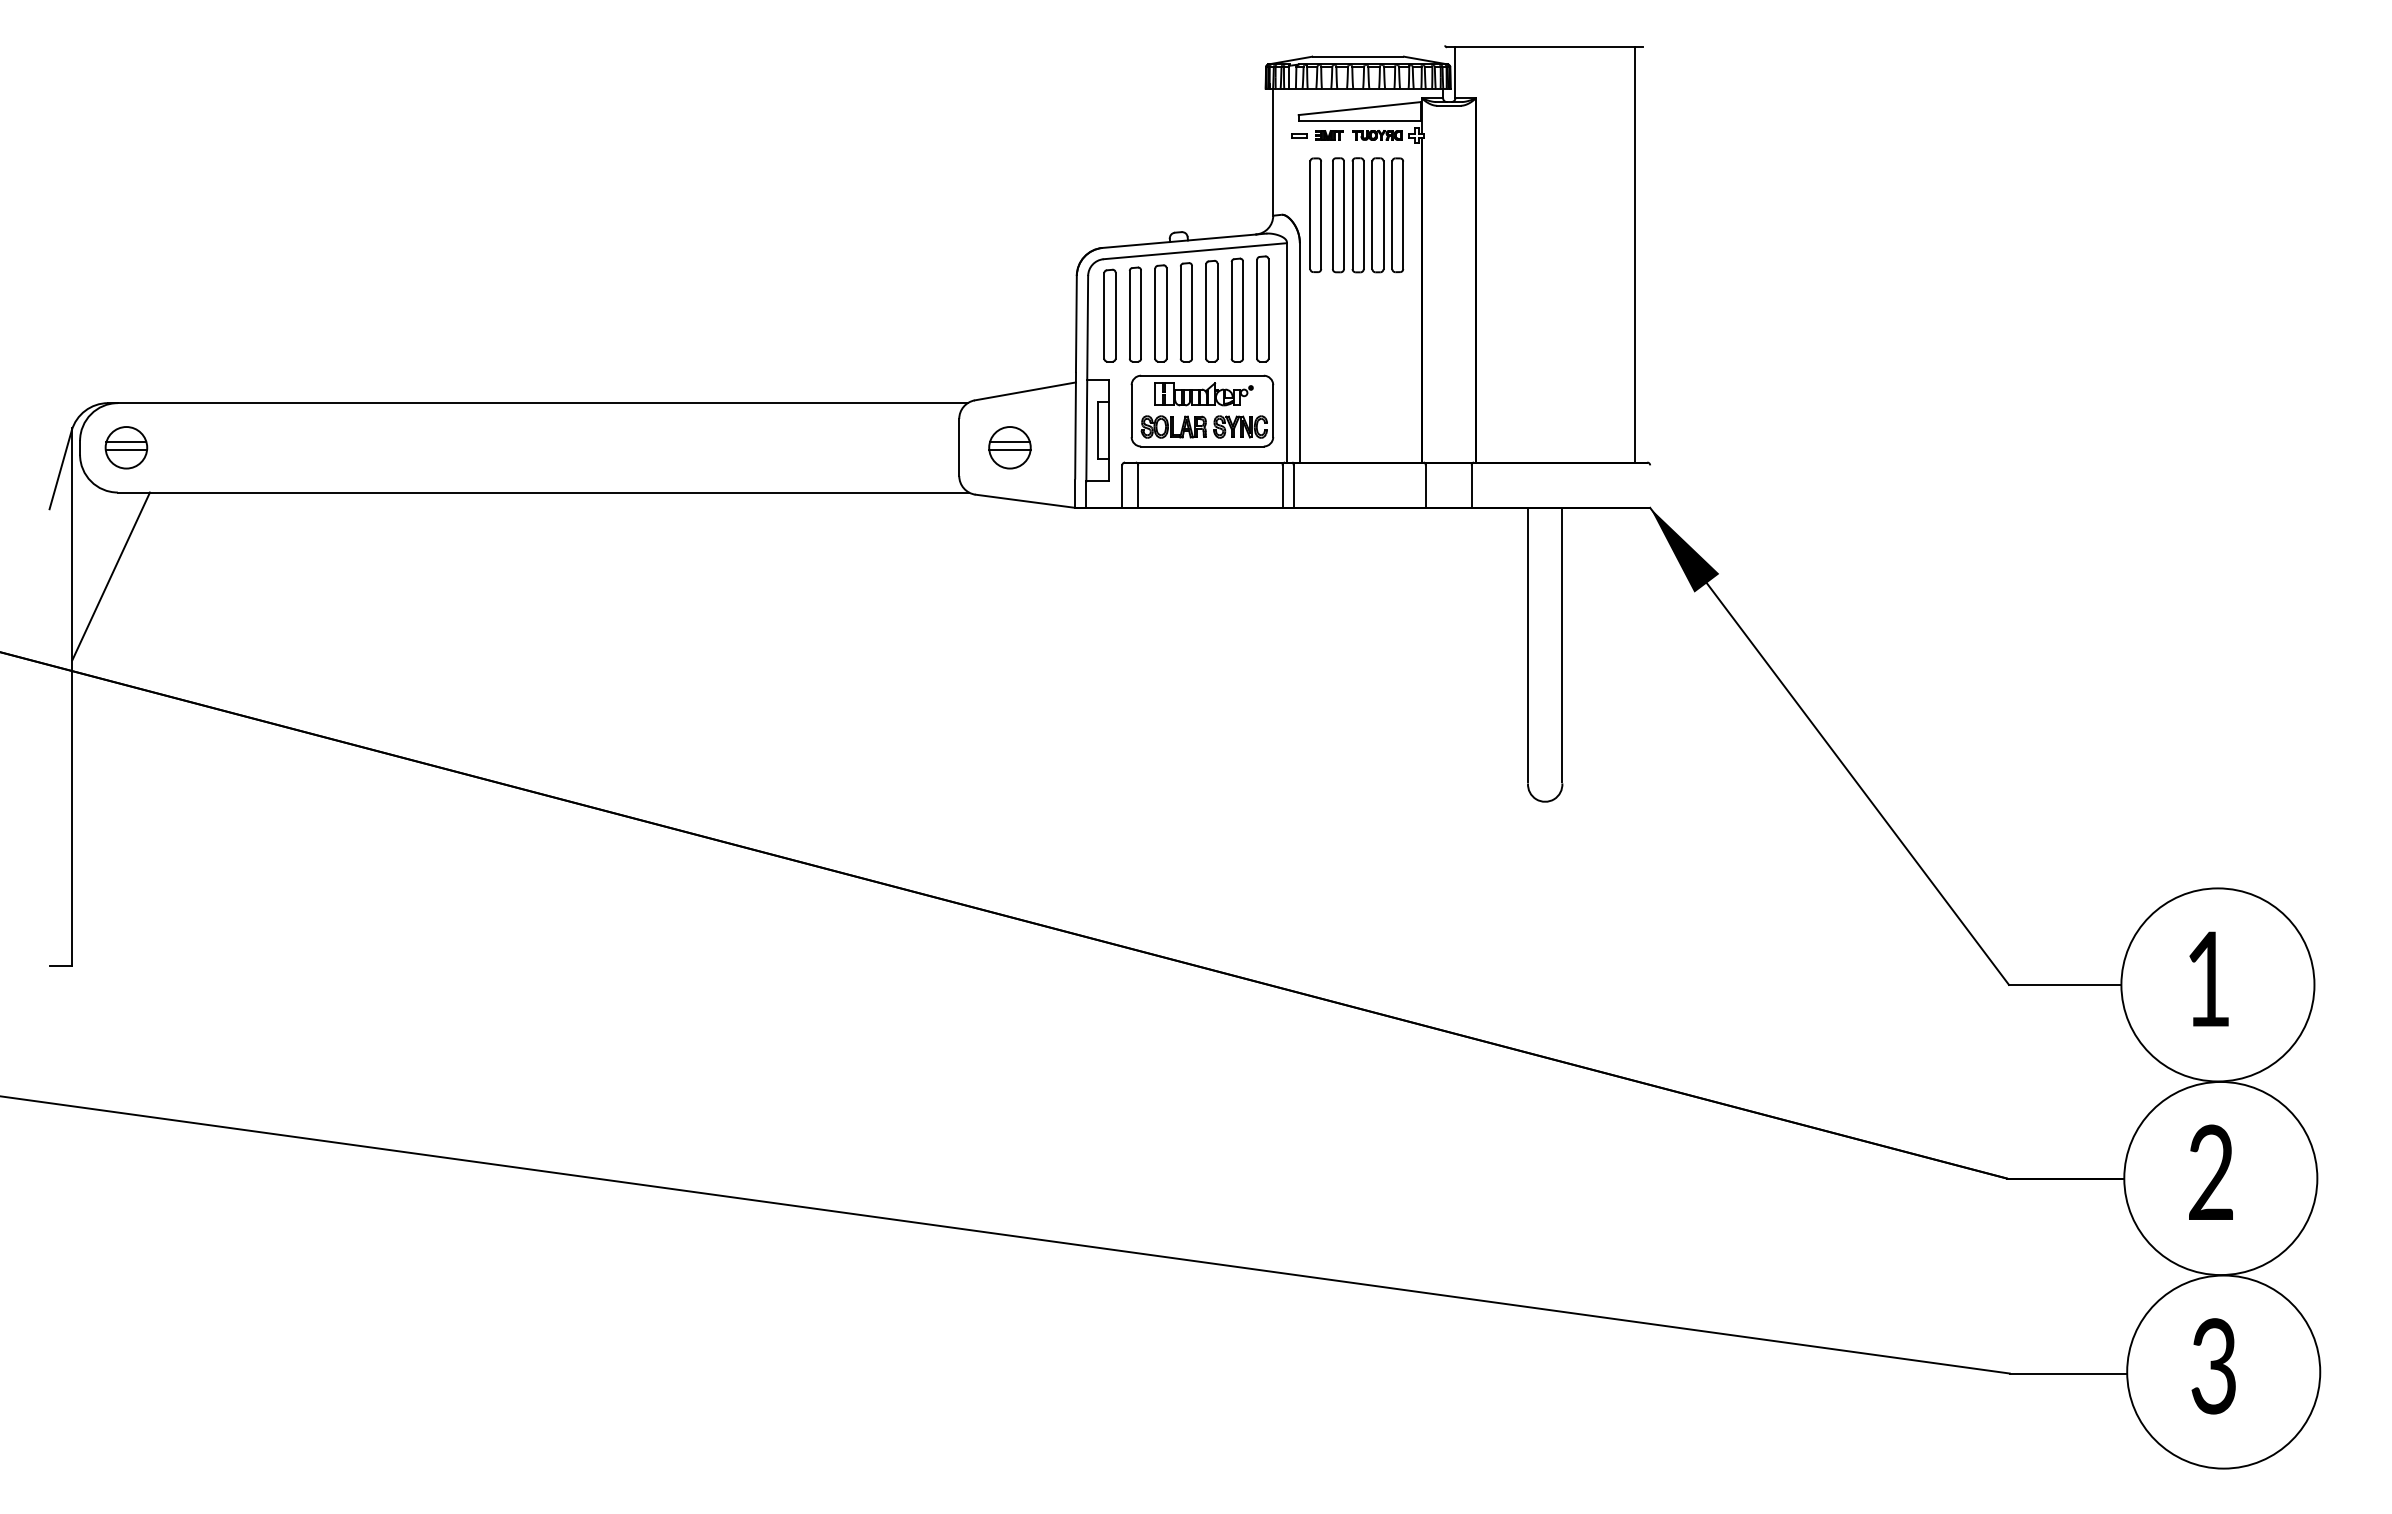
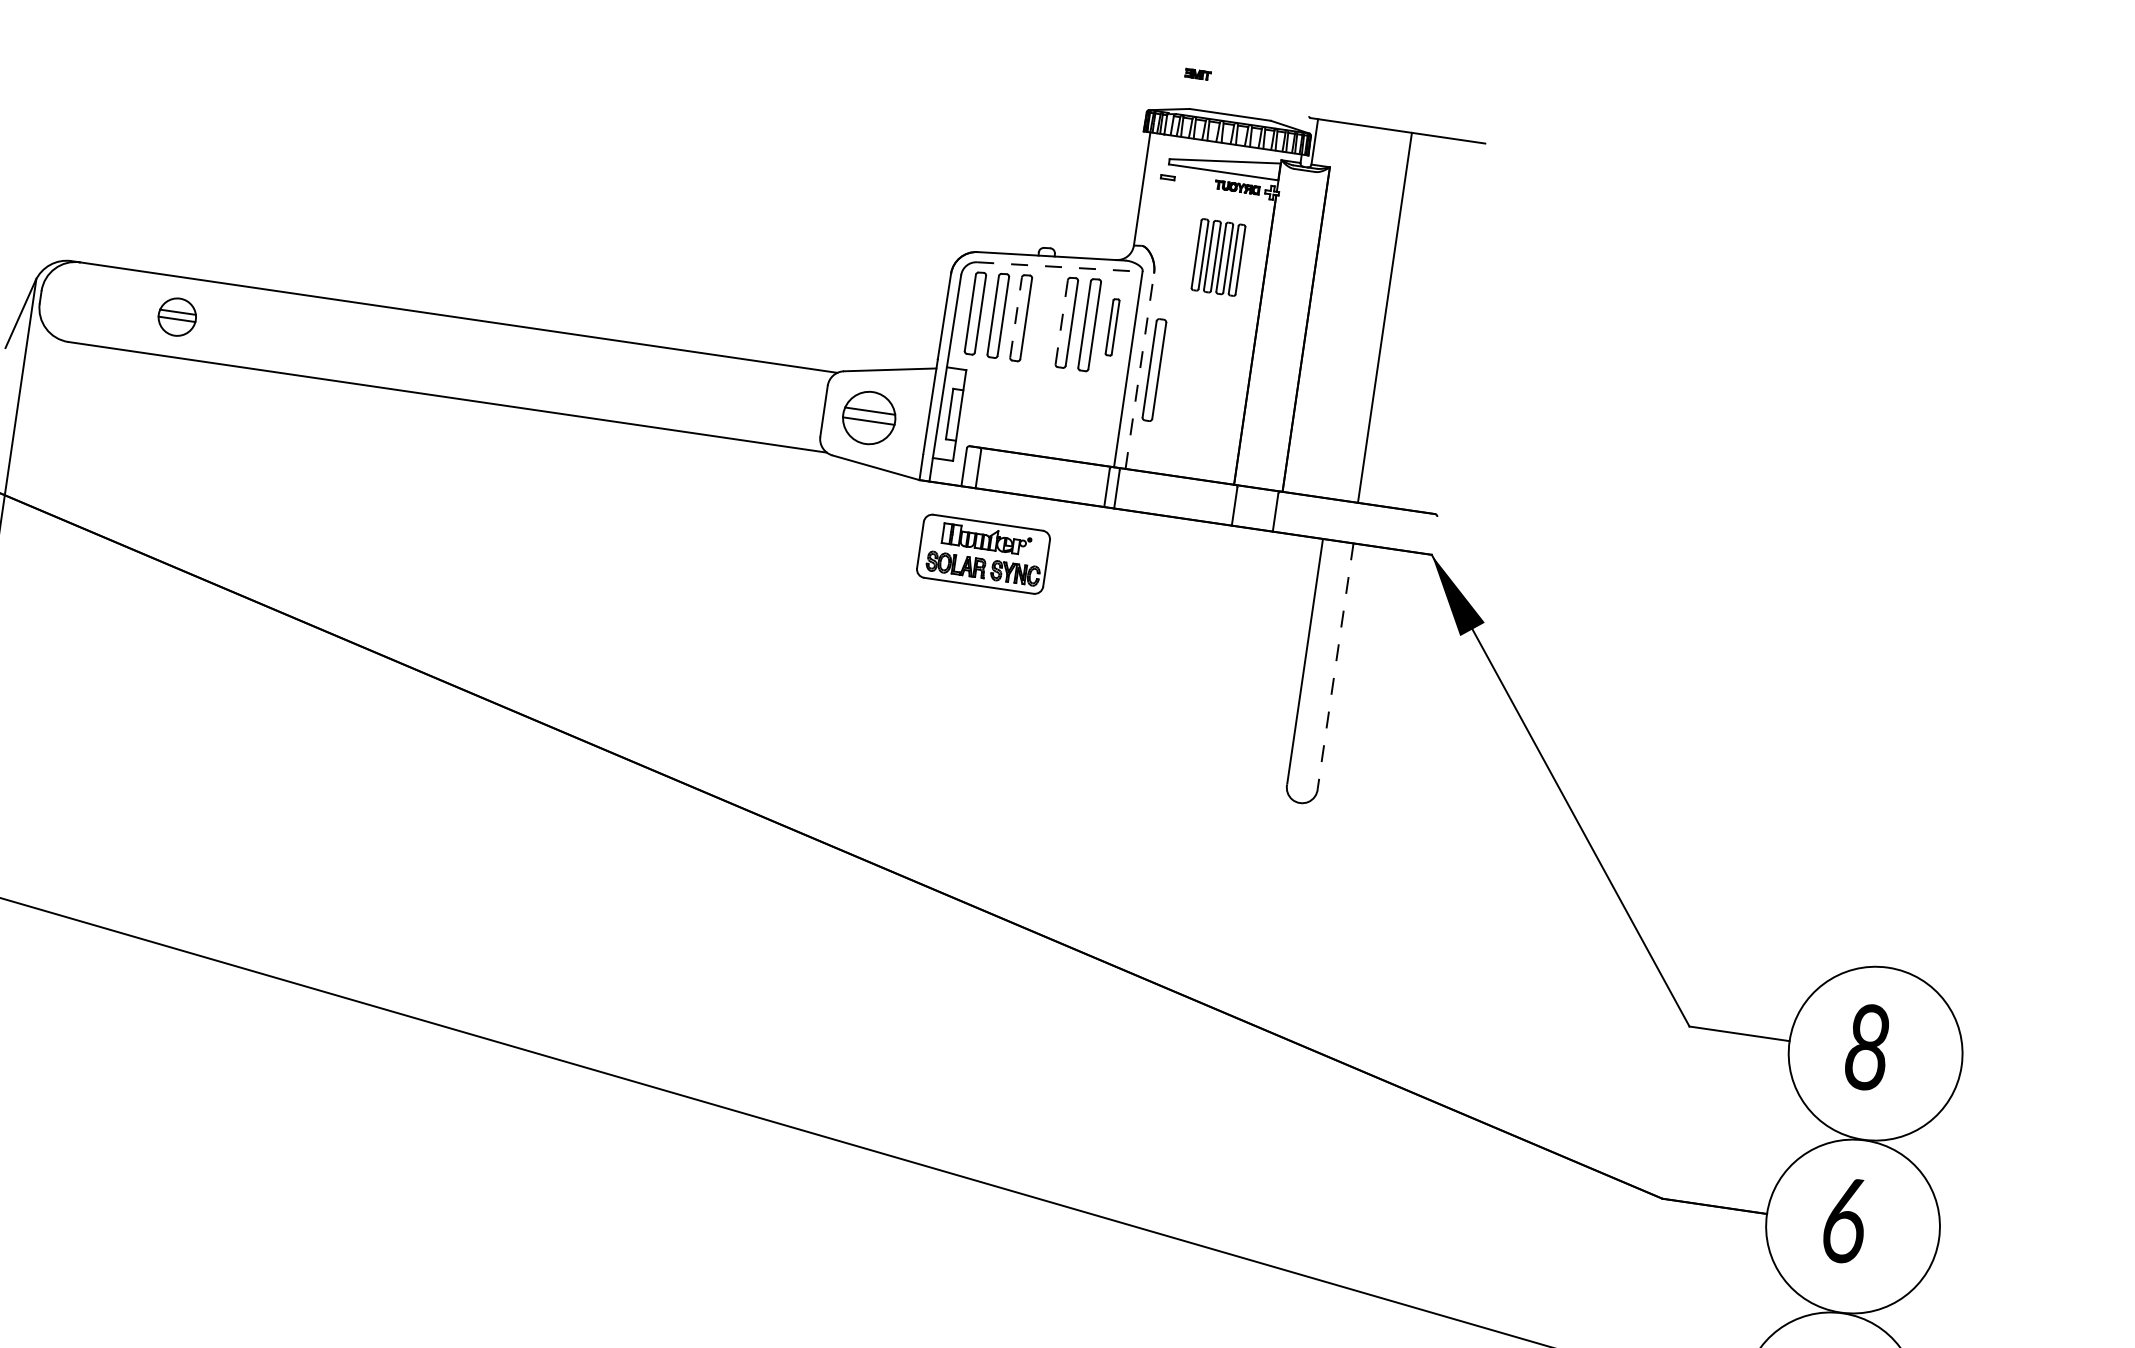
part: (1329, 135) -> (1198, 74), moved
part: (1315, 214) -> (1154, 369), moved
part: (1368, 215) -> (1218, 257), size x0.7
line: (1195, 251) -> (1060, 267), solid -> dashed
line: (1634, 254) -> (1384, 317), moved
part: (1262, 308) -> (1112, 326), size x0.6
line: (1206, 310) -> (1062, 321), solid -> dashed
part: (1185, 312) -> (1043, 320), removed
line: (1155, 313) -> (1016, 317), solid -> dashed
line: (1299, 352) -> (1139, 370), solid -> dashed
part: (1202, 410) -> (983, 553), moved
part: (126, 447) -> (177, 316), moved
part: (1009, 447) -> (868, 417), size x1.4
line: (110, 576) -> (51, 415), removed
line: (1562, 645) -> (1335, 666), solid -> dashed
text: (2208, 979) -> (1867, 1047), 1 -> 8
text: (2211, 1172) -> (1845, 1219), 2 -> 6

